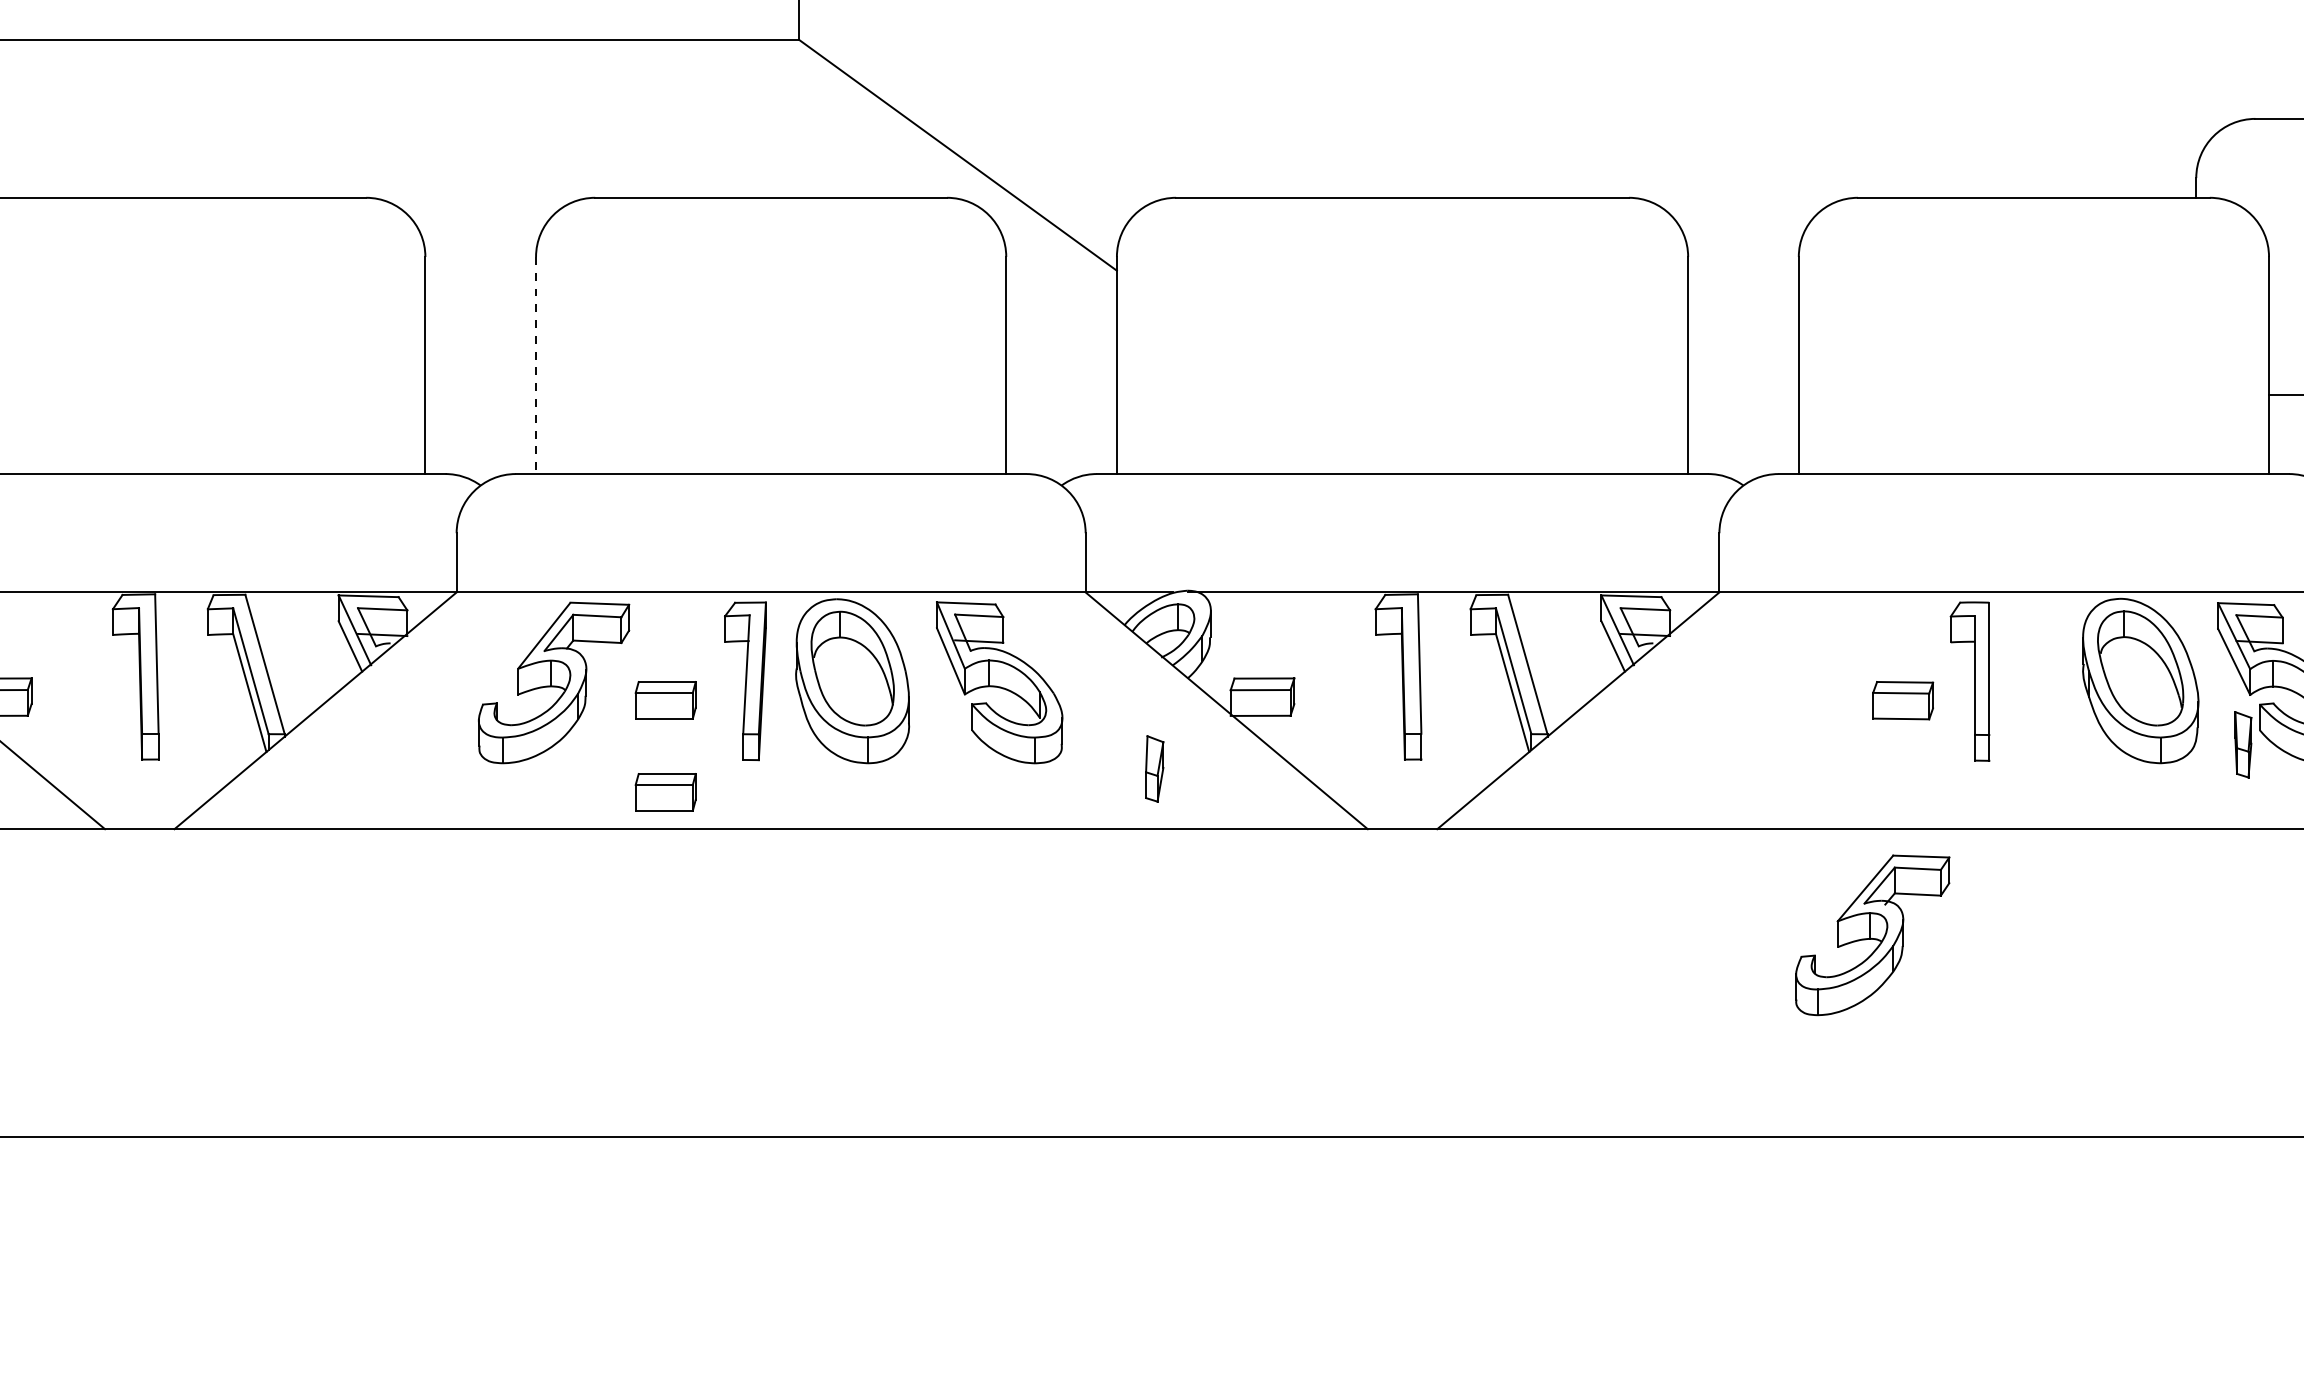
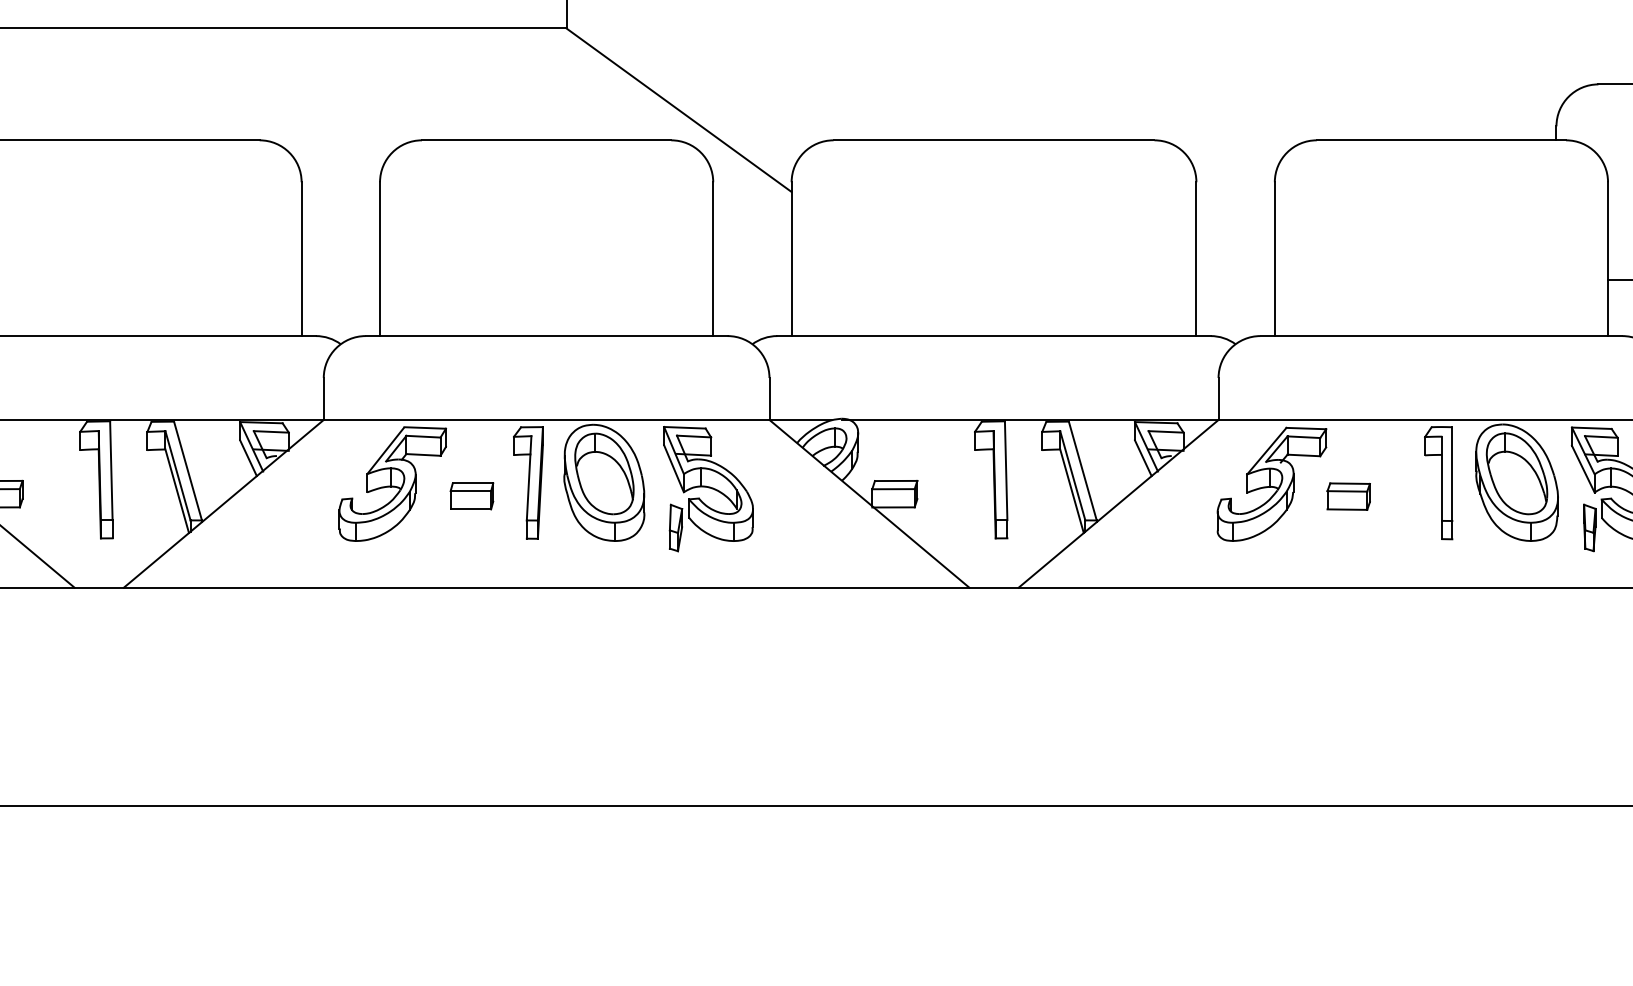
line: (536, 365) -> (380, 259), dashed -> solid
part: (1969, 681) -> (1438, 483), moved
part: (1154, 768) -> (675, 527), moved
part: (665, 792) -> (471, 561), removed
part: (1872, 935) -> (1271, 484), moved

